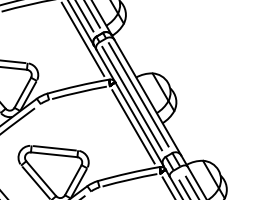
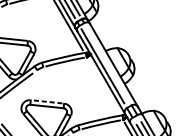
line: (138, 94) -> (107, 63), removed
line: (133, 126) -> (103, 86), removed
line: (54, 148) -> (47, 102), solid -> dashed

